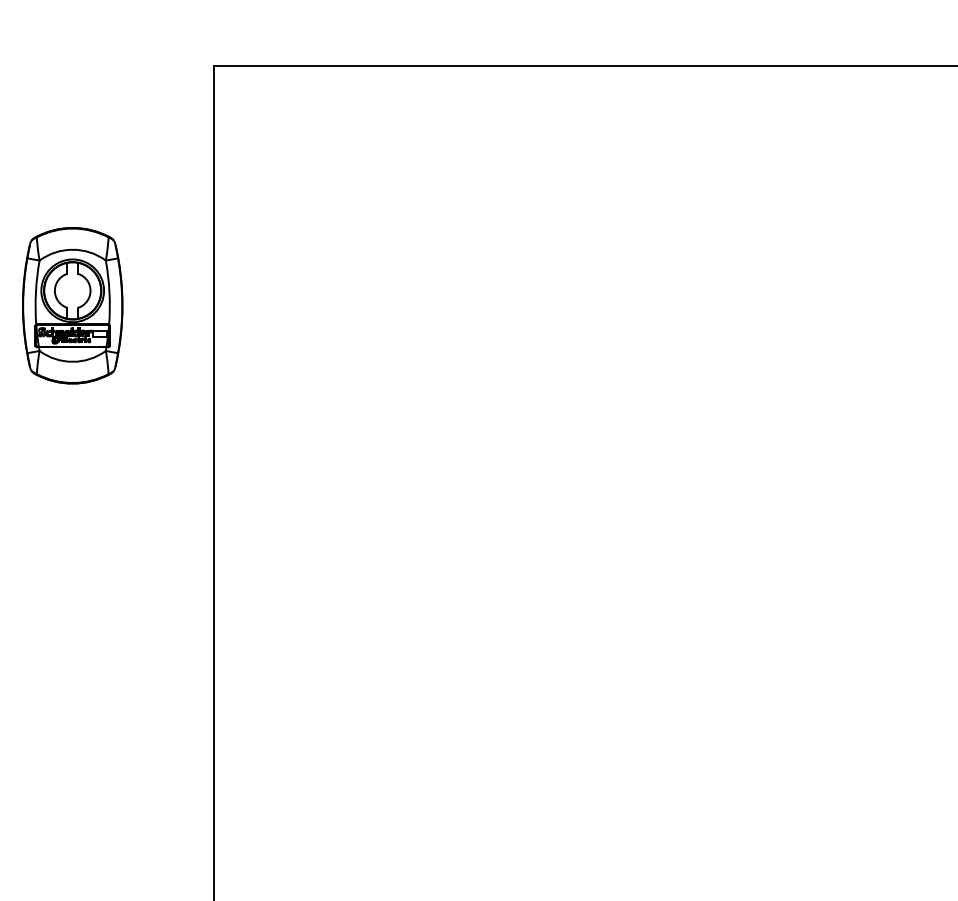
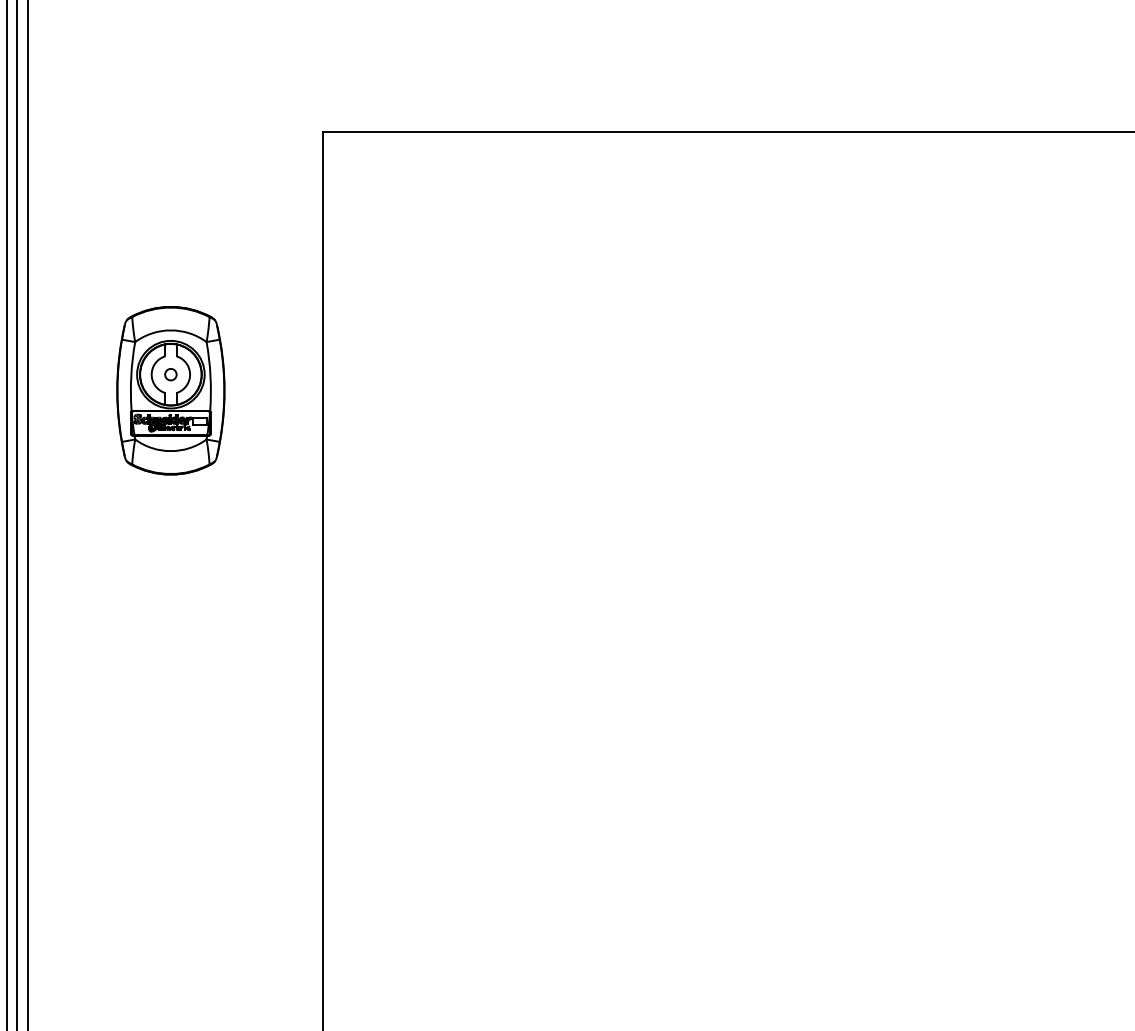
circle: (72, 290) -> (170, 374), added

